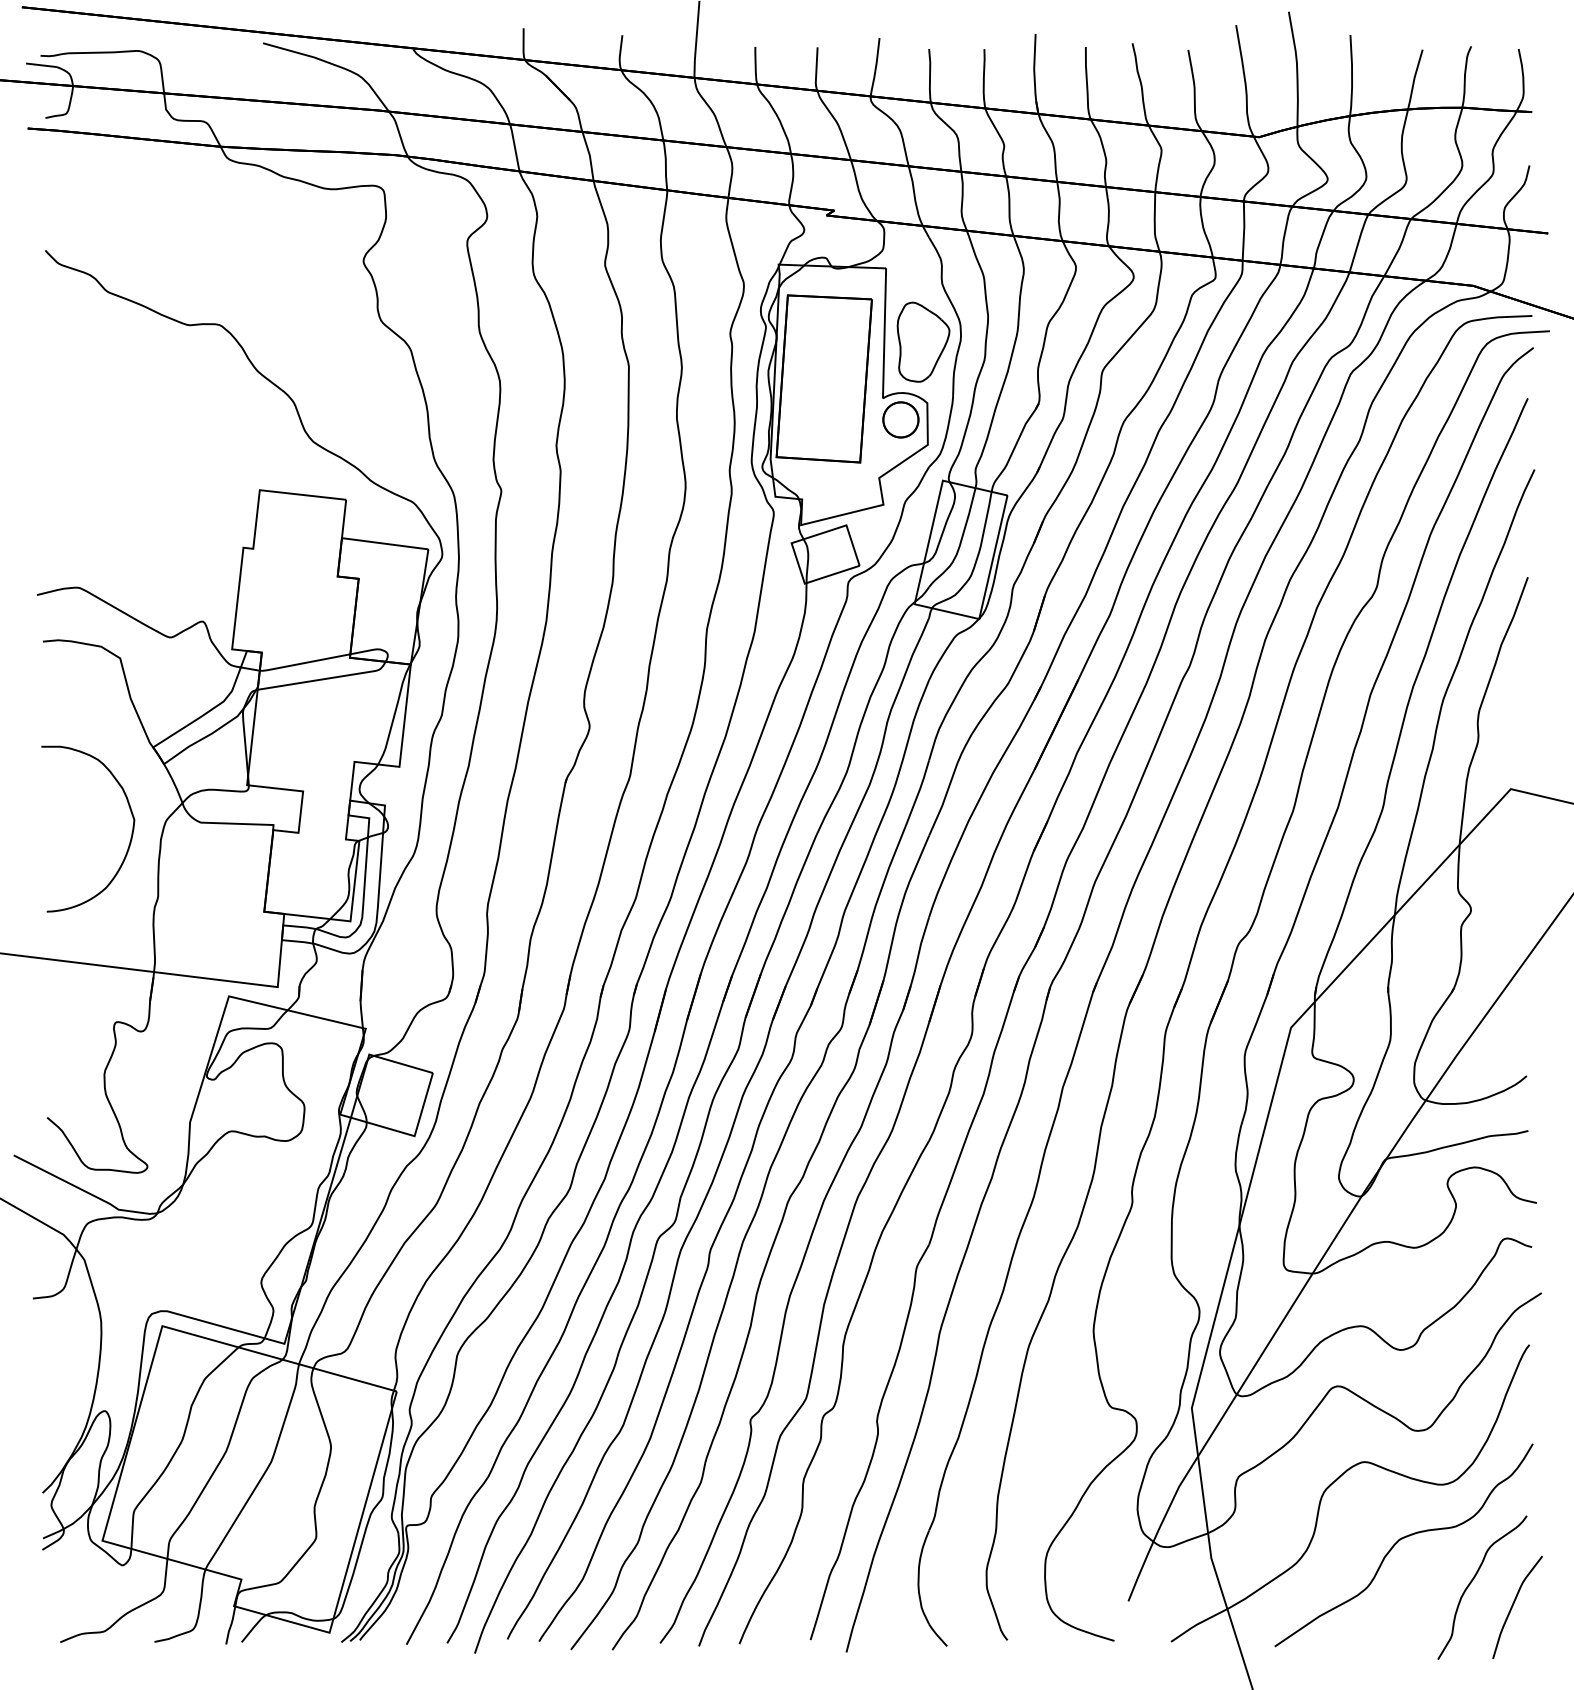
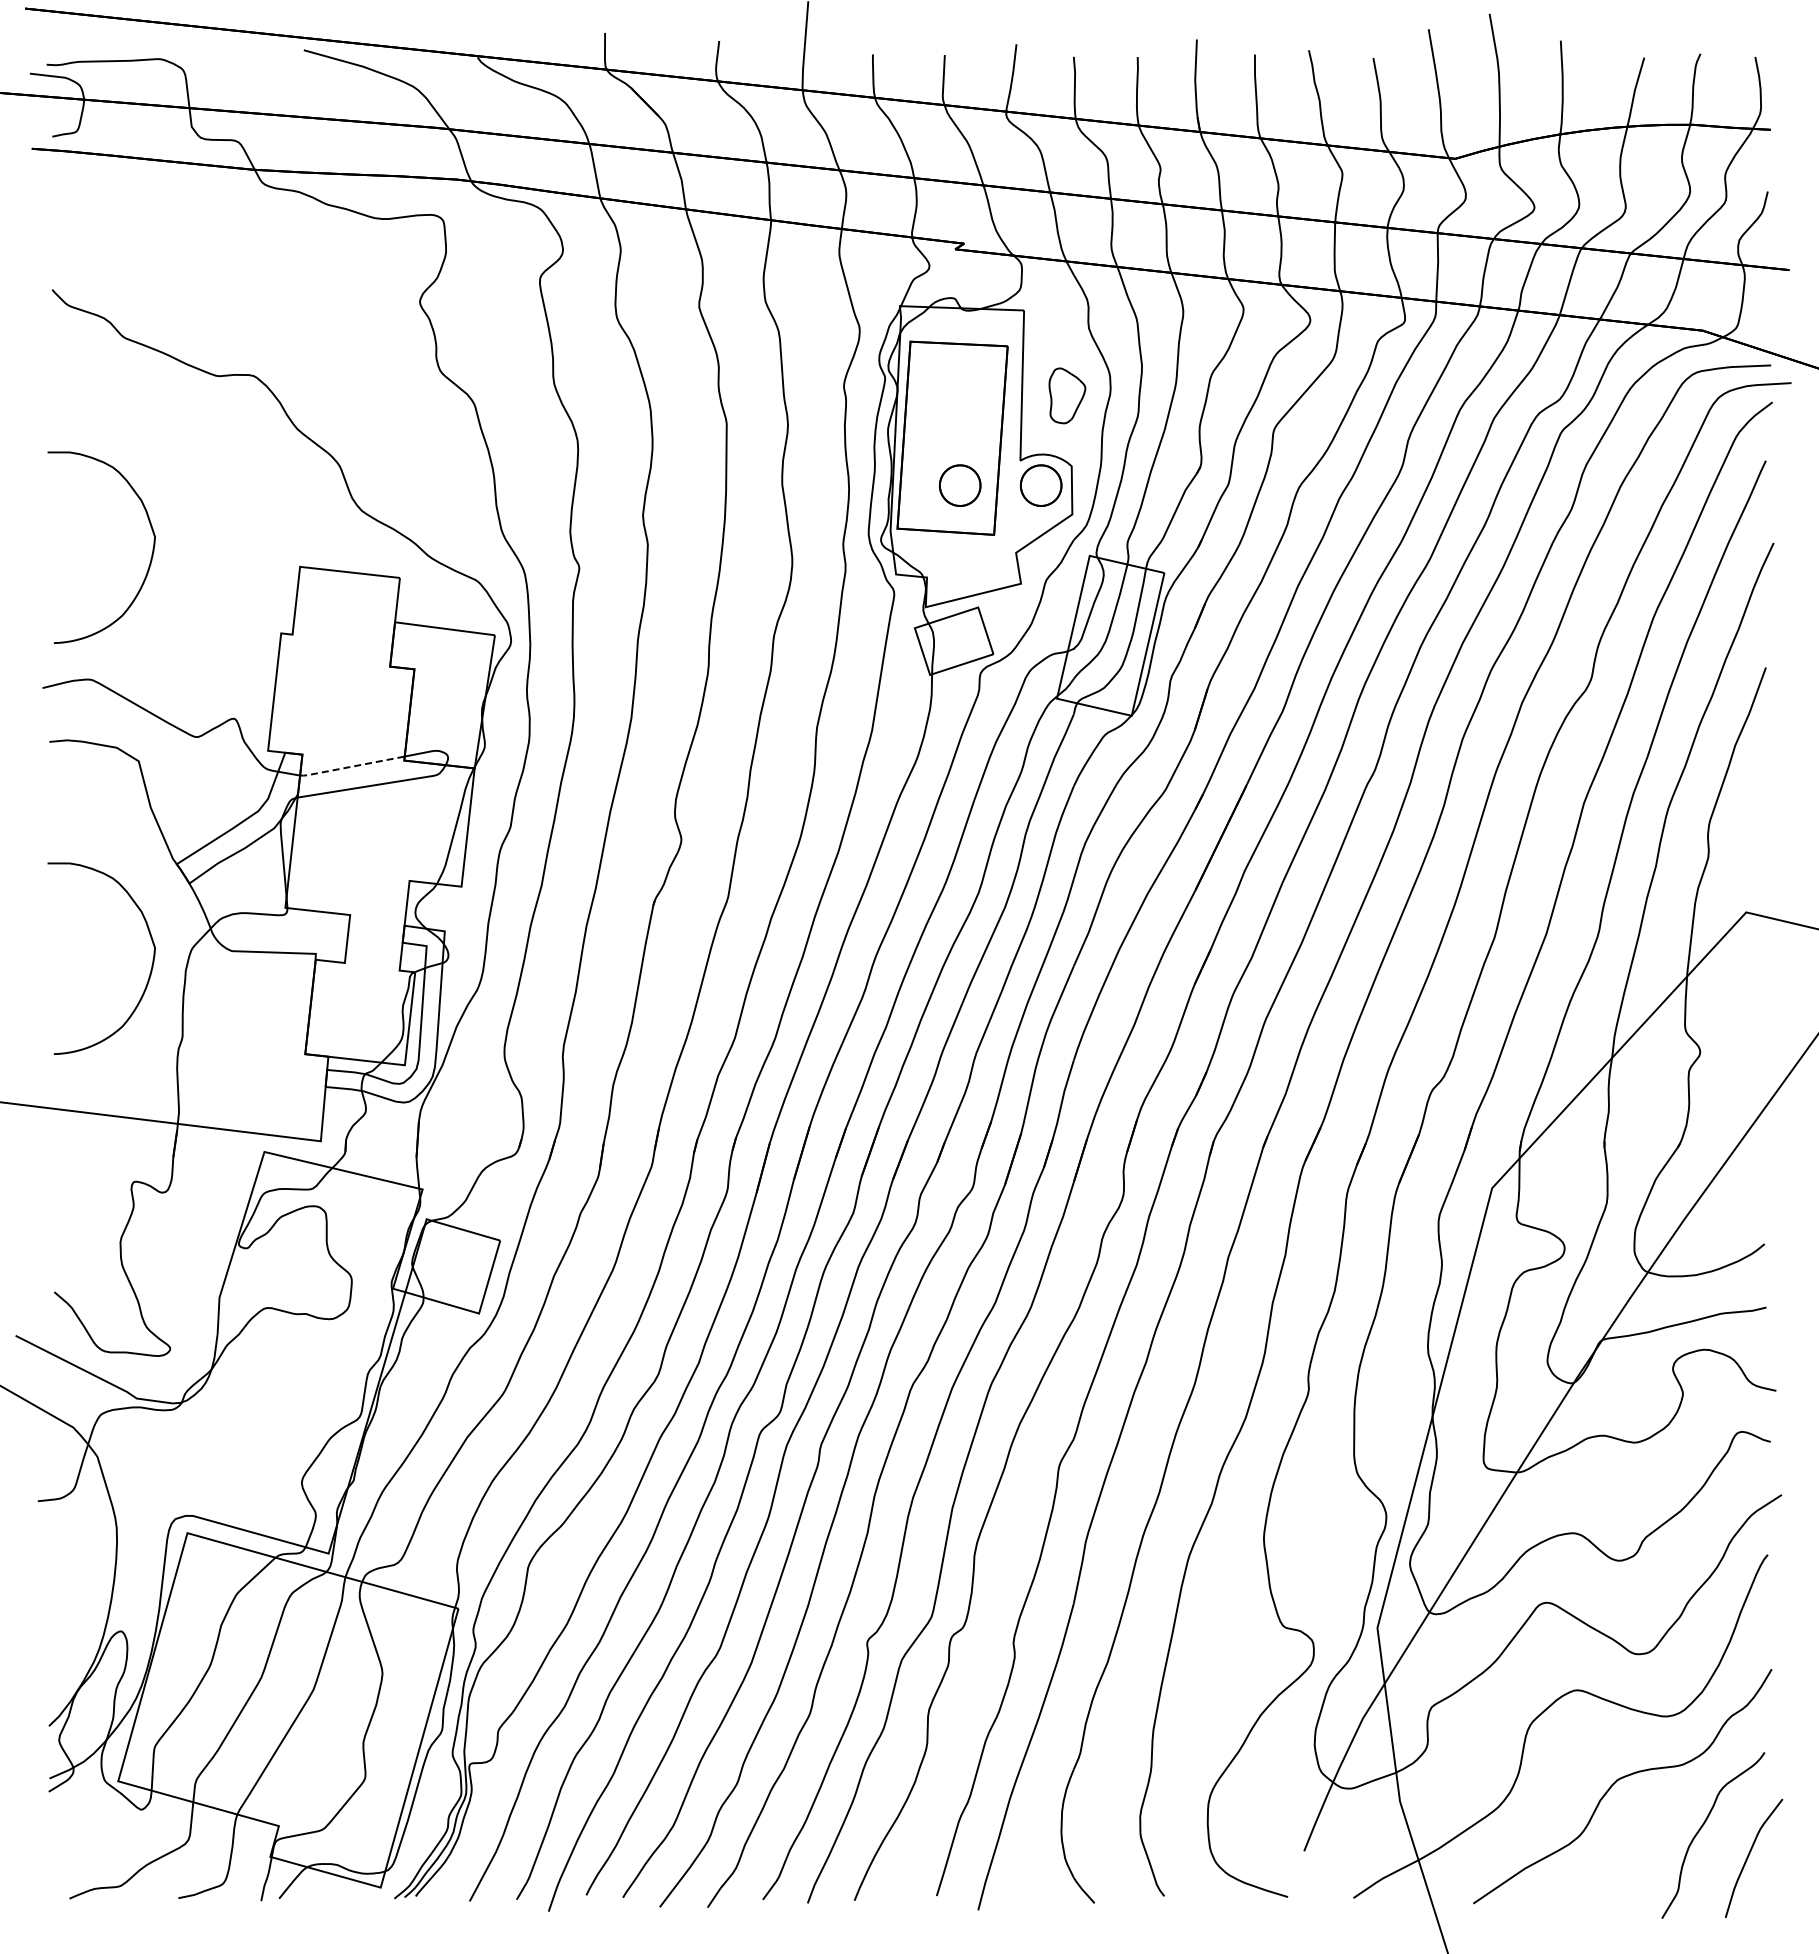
part: (923, 341) -> (1067, 395), size x0.6
part: (830, 419) -> (959, 485), added
curve: (130, 482) -> (150, 558), added
line: (303, 662) -> (350, 766), solid -> dashed

